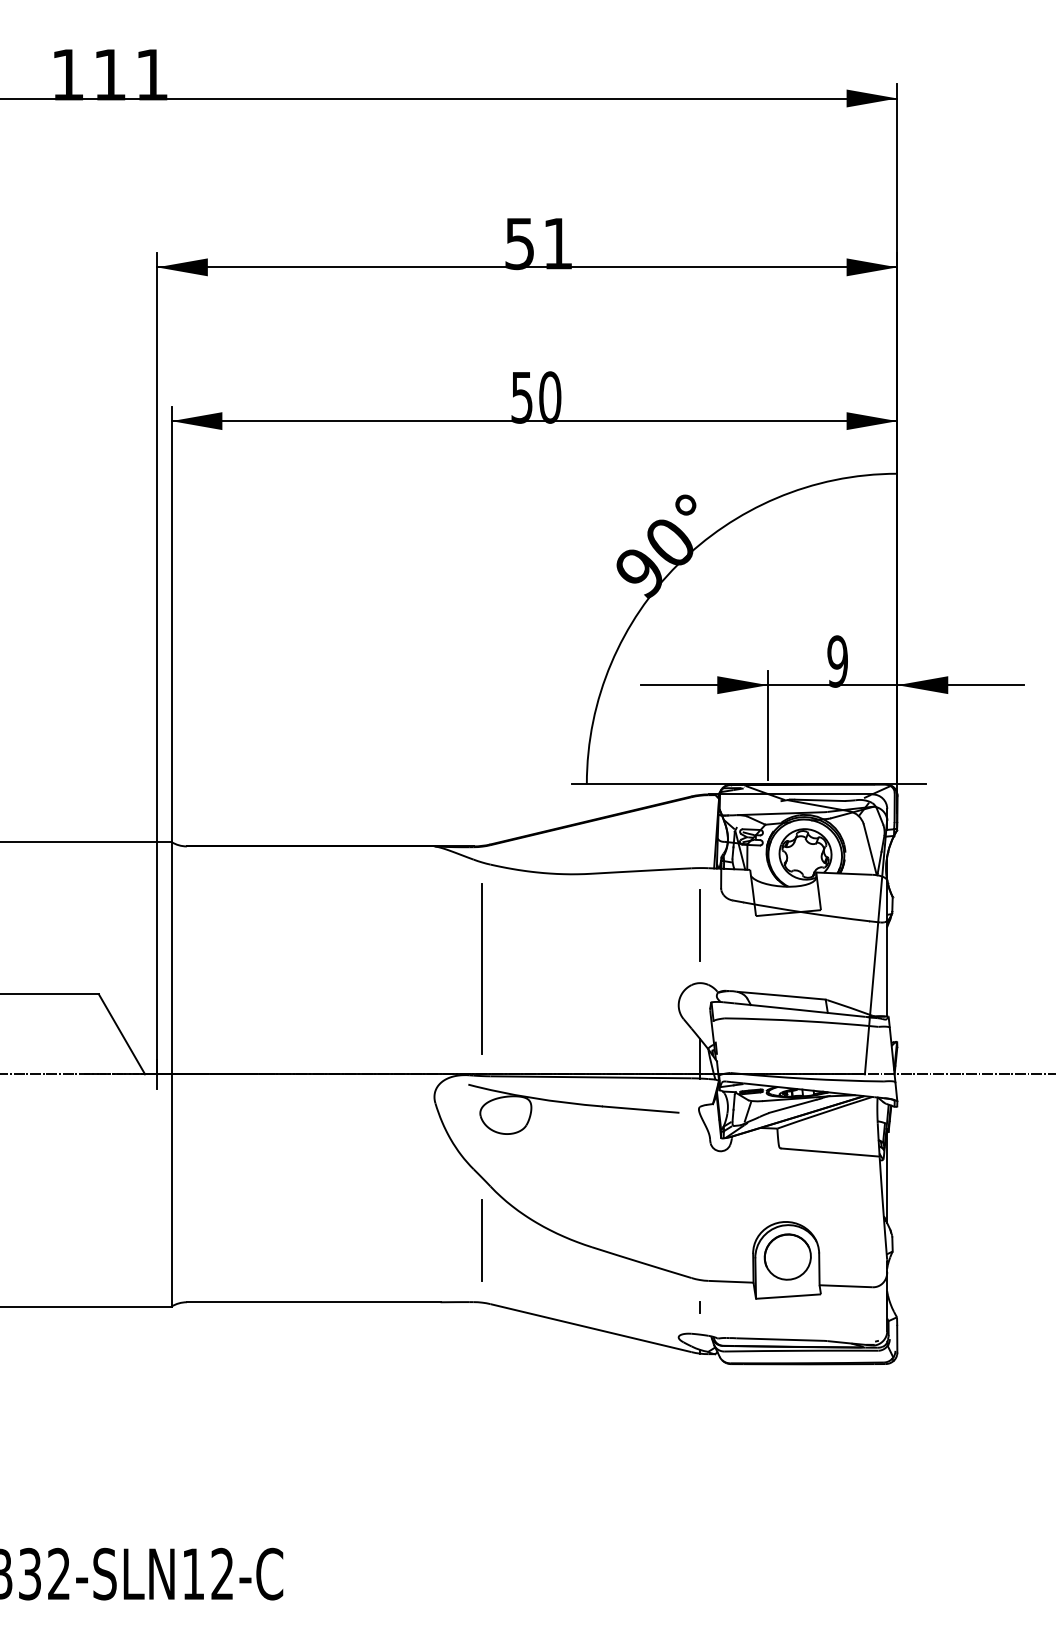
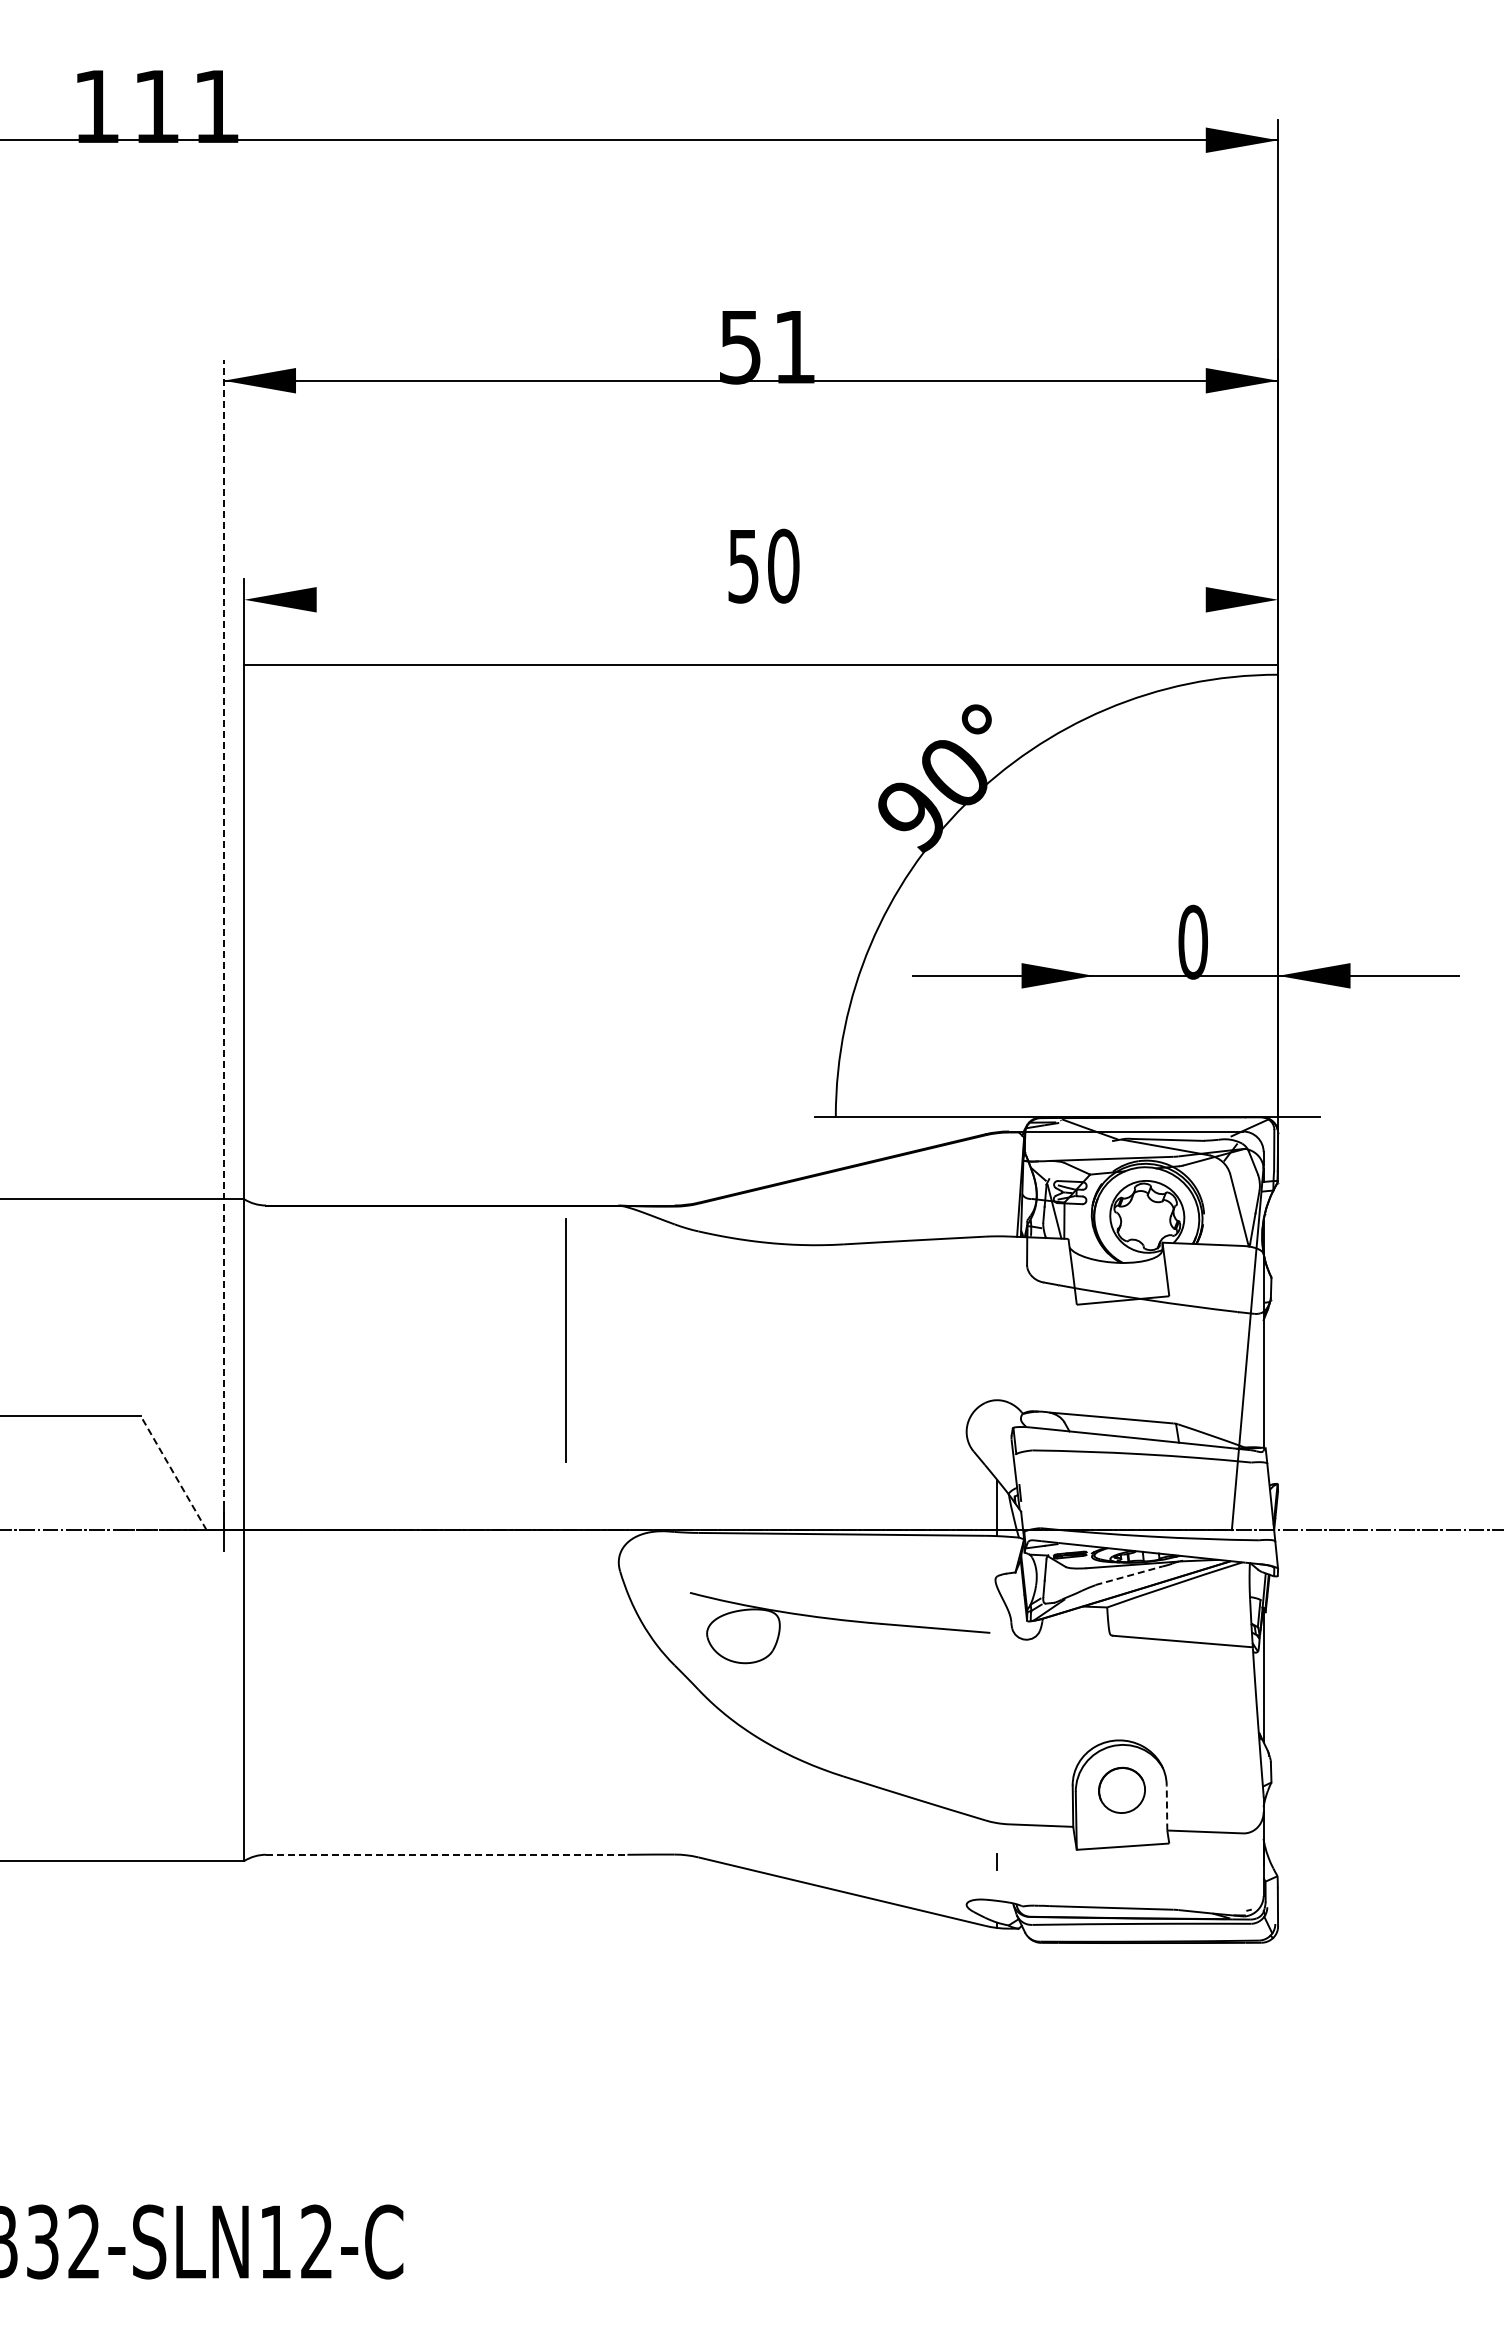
line: (534, 420) -> (761, 664), moved
text: (837, 661) -> (1192, 941), 9 -> 0
line: (156, 663) -> (223, 944), solid -> dashed
line: (767, 725) -> (1093, 1033), removed
line: (699, 925) -> (996, 1318), removed
line: (482, 969) -> (565, 1340), moved
line: (121, 1034) -> (173, 1473), solid -> dashed
part: (575, 1104) -> (842, 1621), moved
line: (793, 1106) -> (1129, 1575), solid -> dashed
line: (747, 1111) -> (1064, 1583), removed
line: (482, 1240) -> (686, 1766), removed
part: (787, 1257) -> (1121, 1790), size x0.7
line: (819, 1269) -> (1167, 1807), solid -> dashed
line: (313, 1302) -> (446, 1854), solid -> dashed

